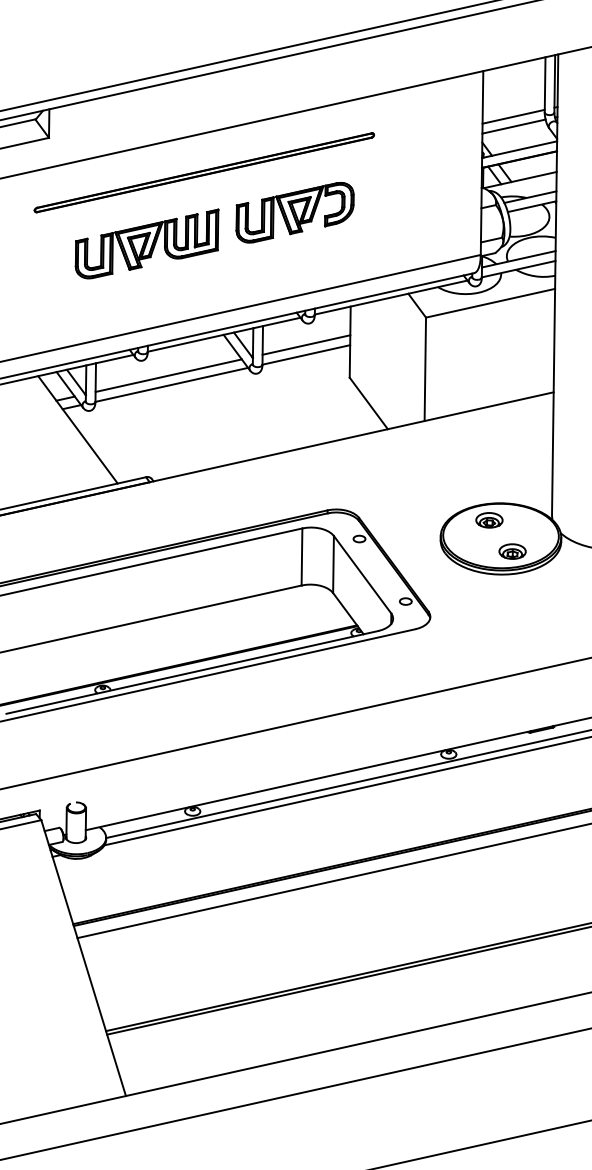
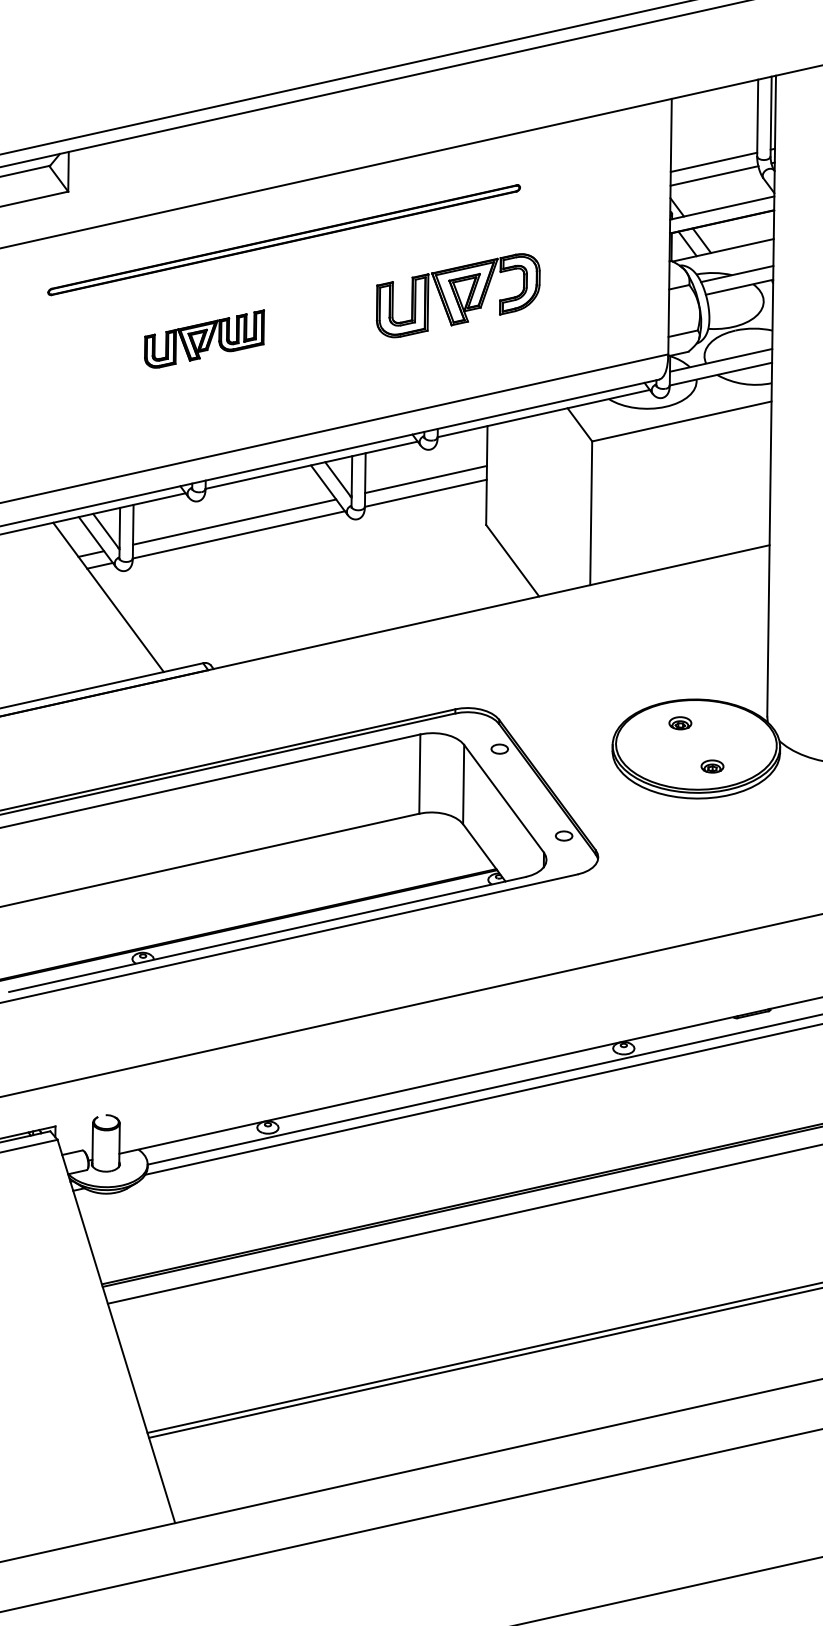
part: (294, 212) -> (457, 295), moved
part: (147, 243) -> (204, 338), size x0.6
part: (489, 520) -> (680, 723), size x0.6
part: (512, 551) -> (712, 766), size x0.6

